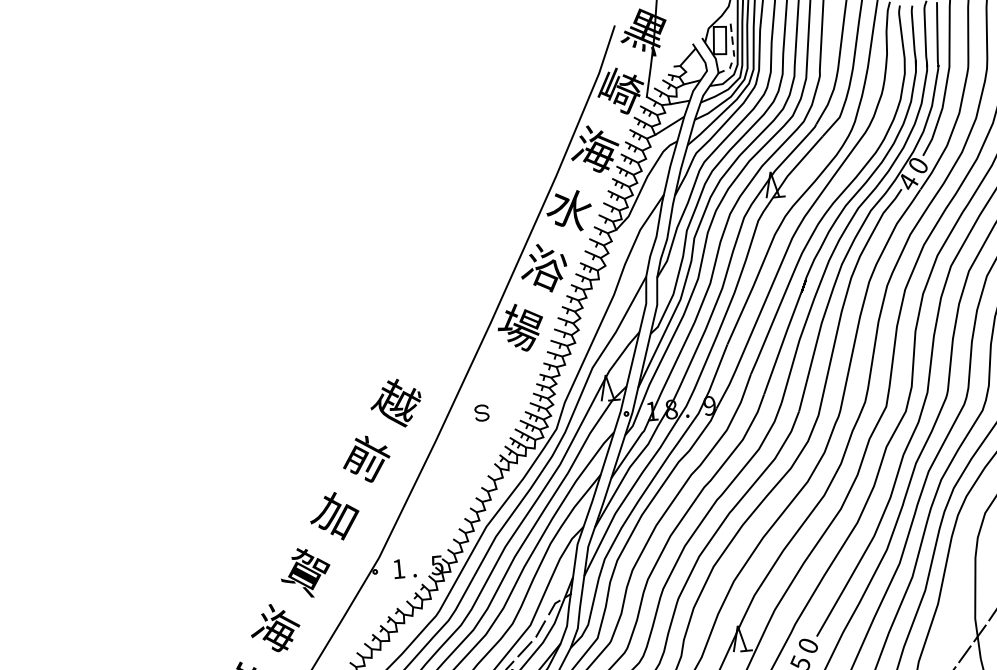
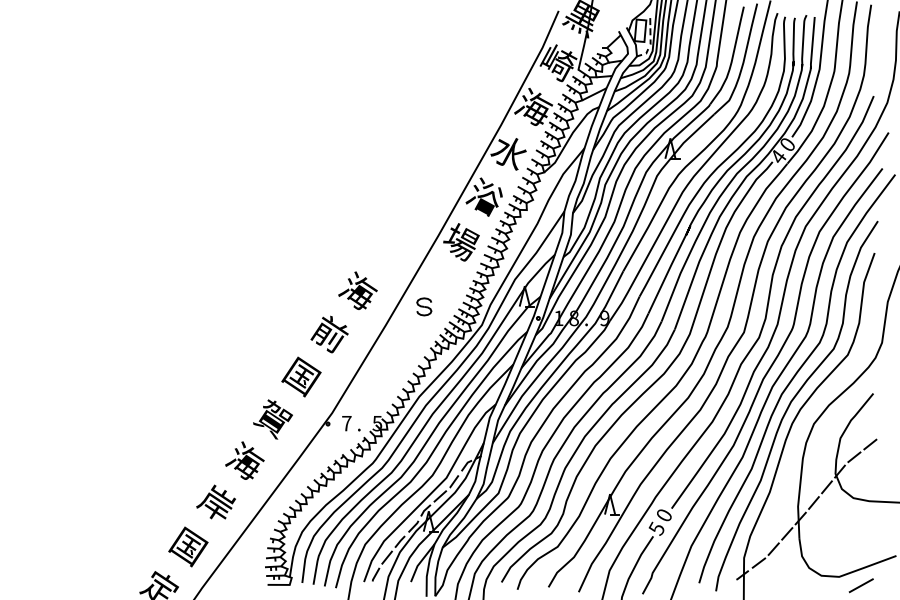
text: (394, 402) -> (356, 291), 越 -> 海
part: (482, 412) -> (424, 306), size x1.4
text: (334, 515) -> (300, 376), 加 -> 国
text: (398, 569) -> (346, 423), 1 -> 7

